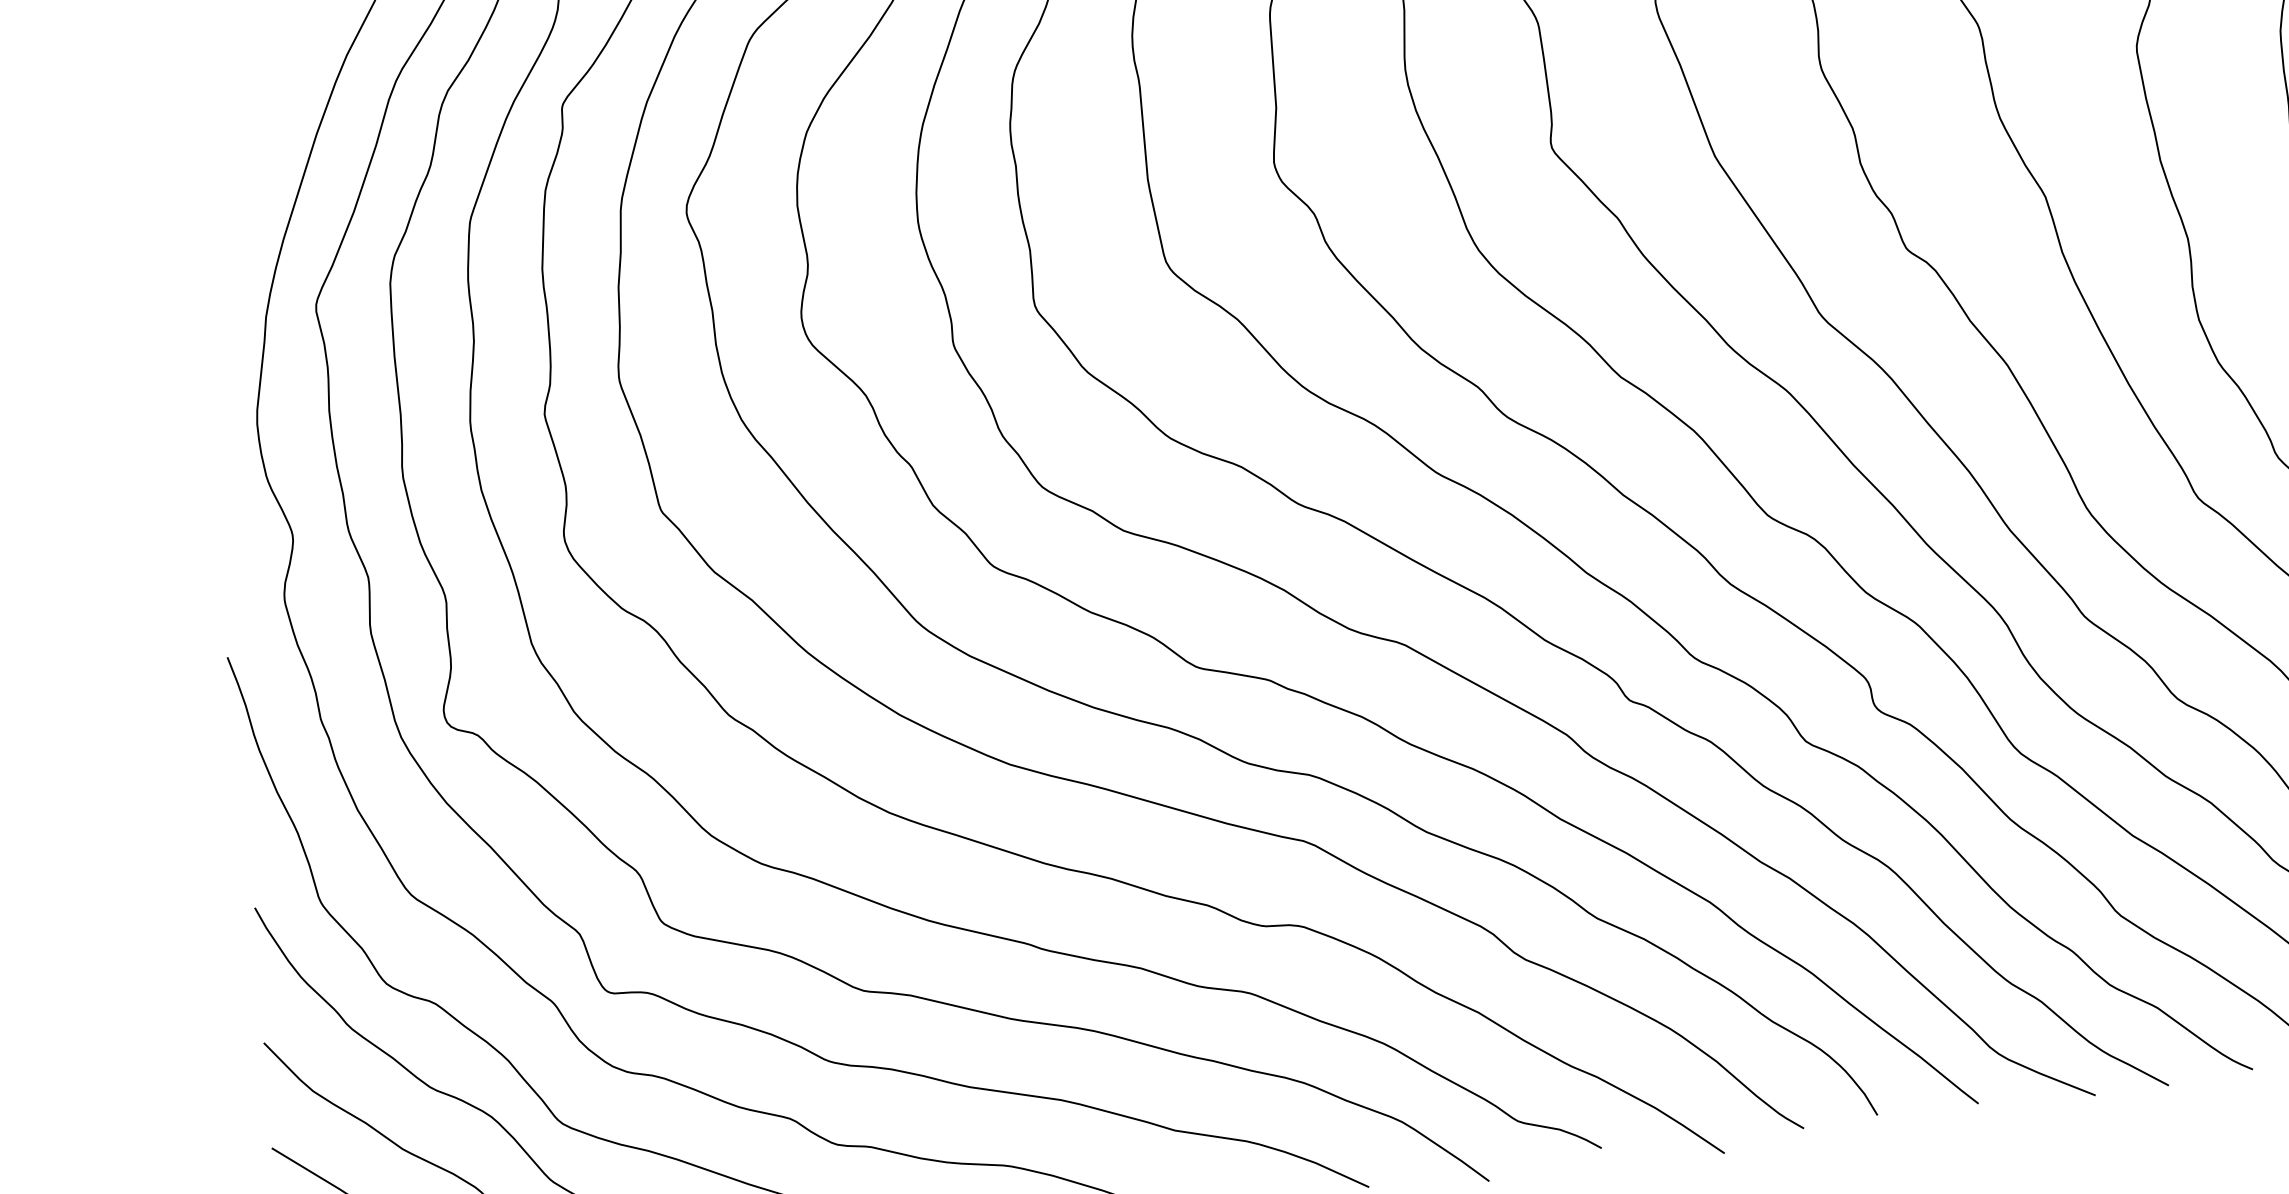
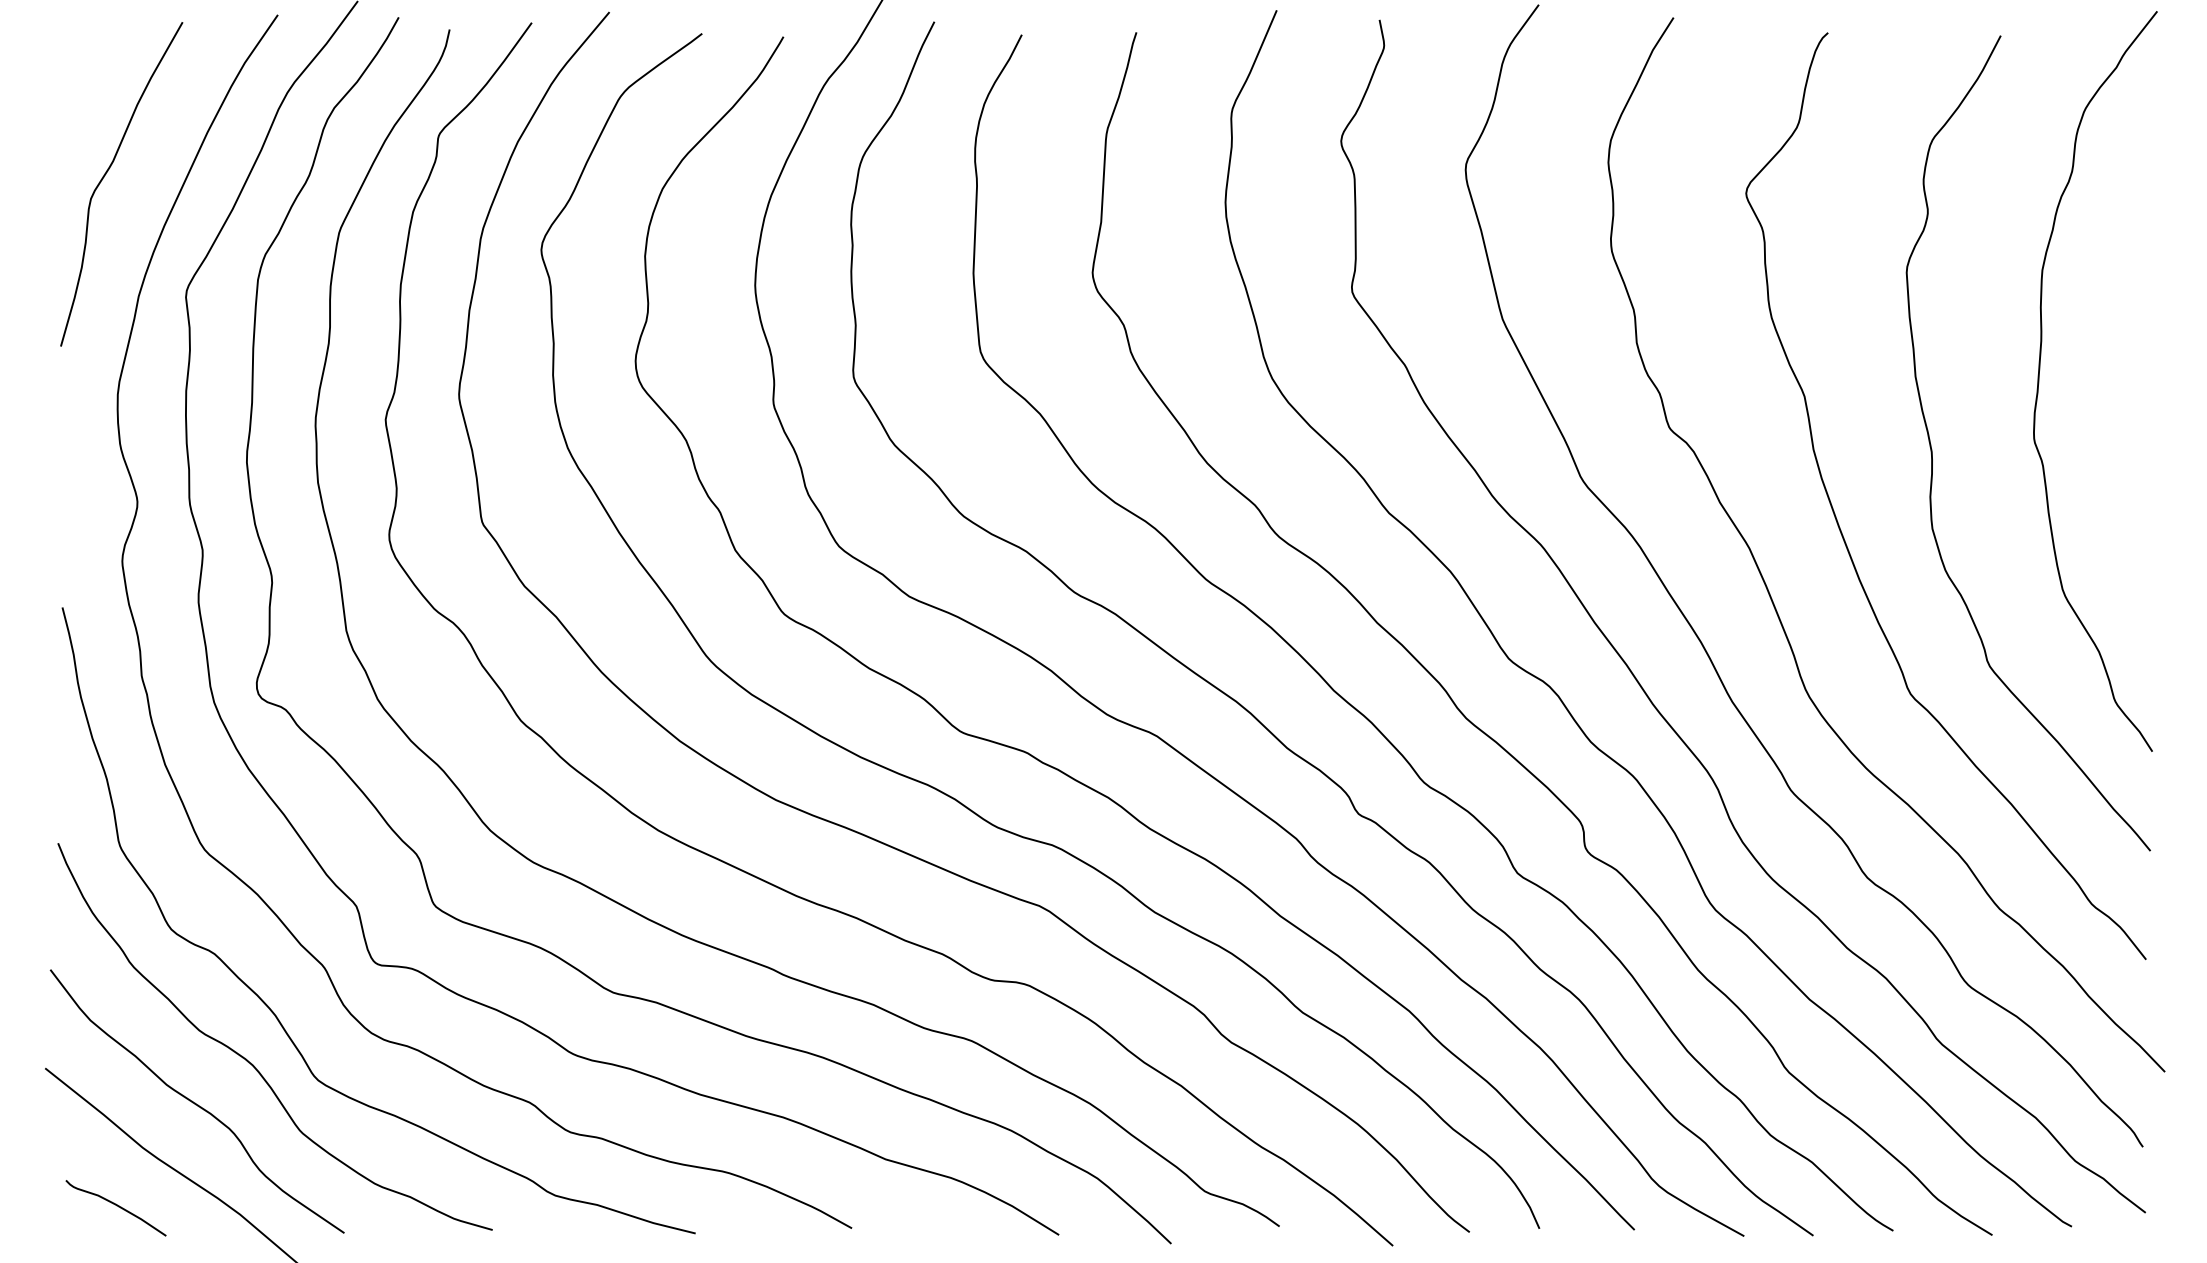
curve: (215, 192) -> (106, 174), added

